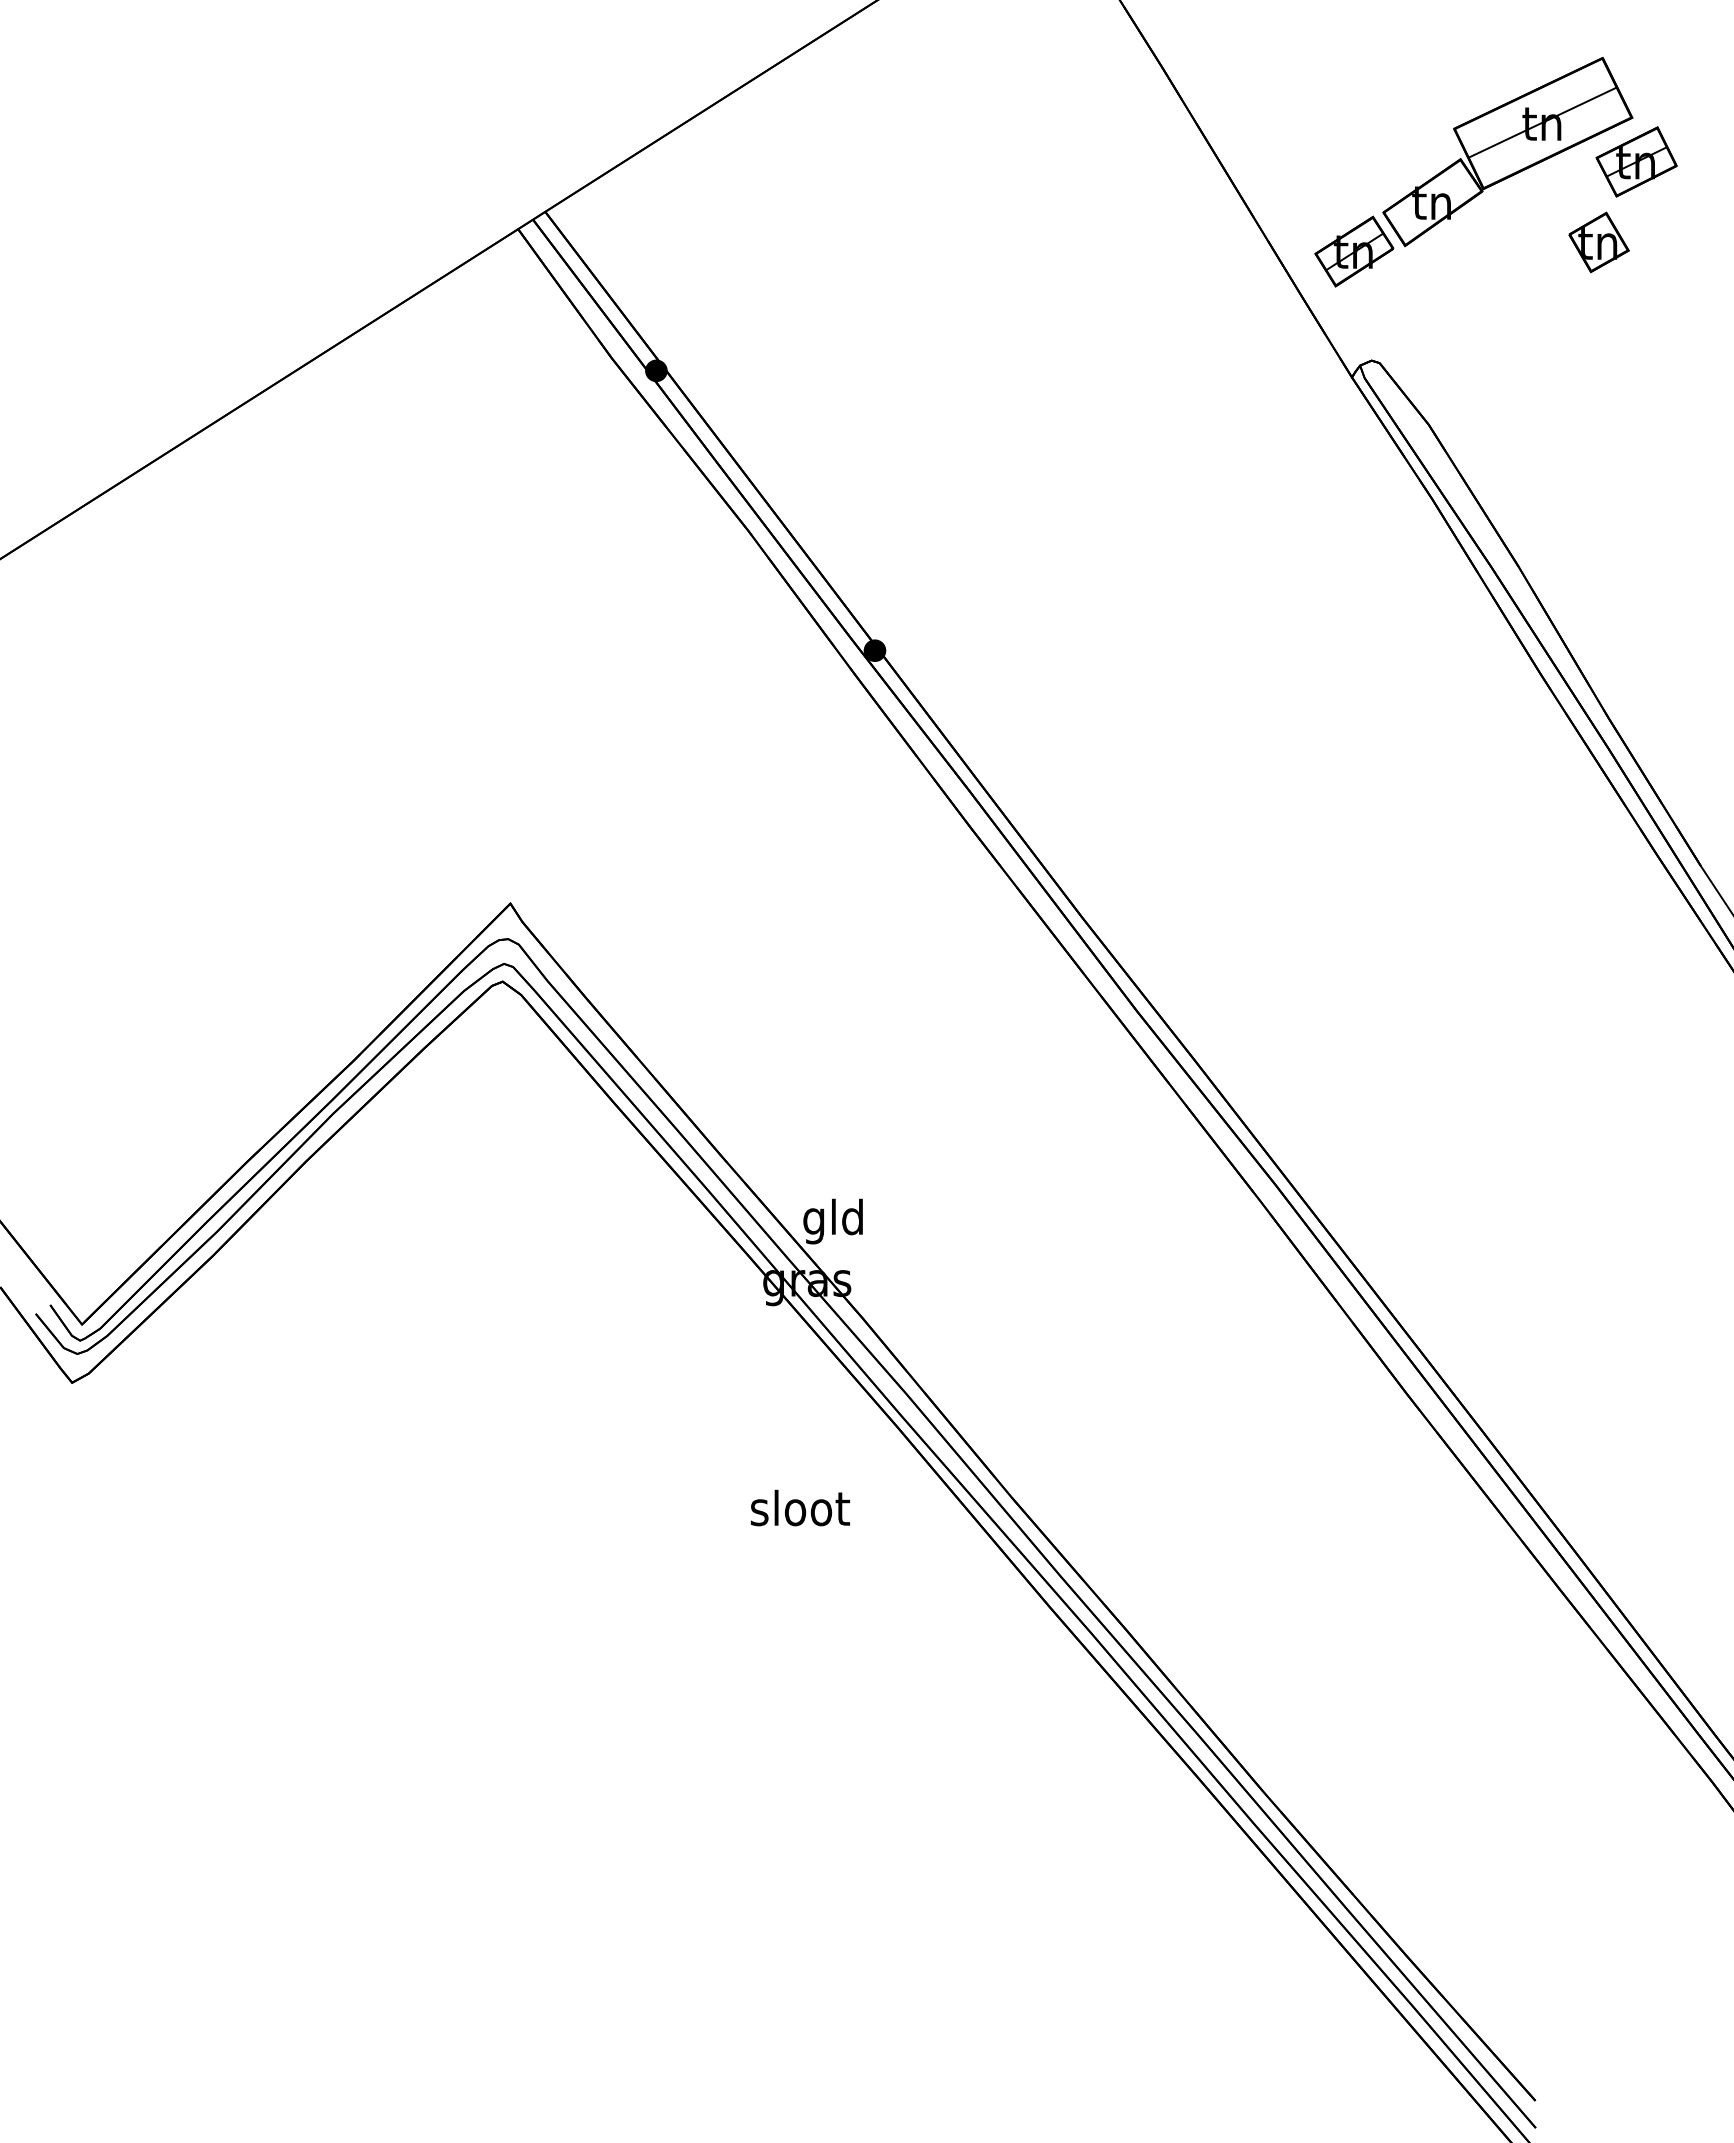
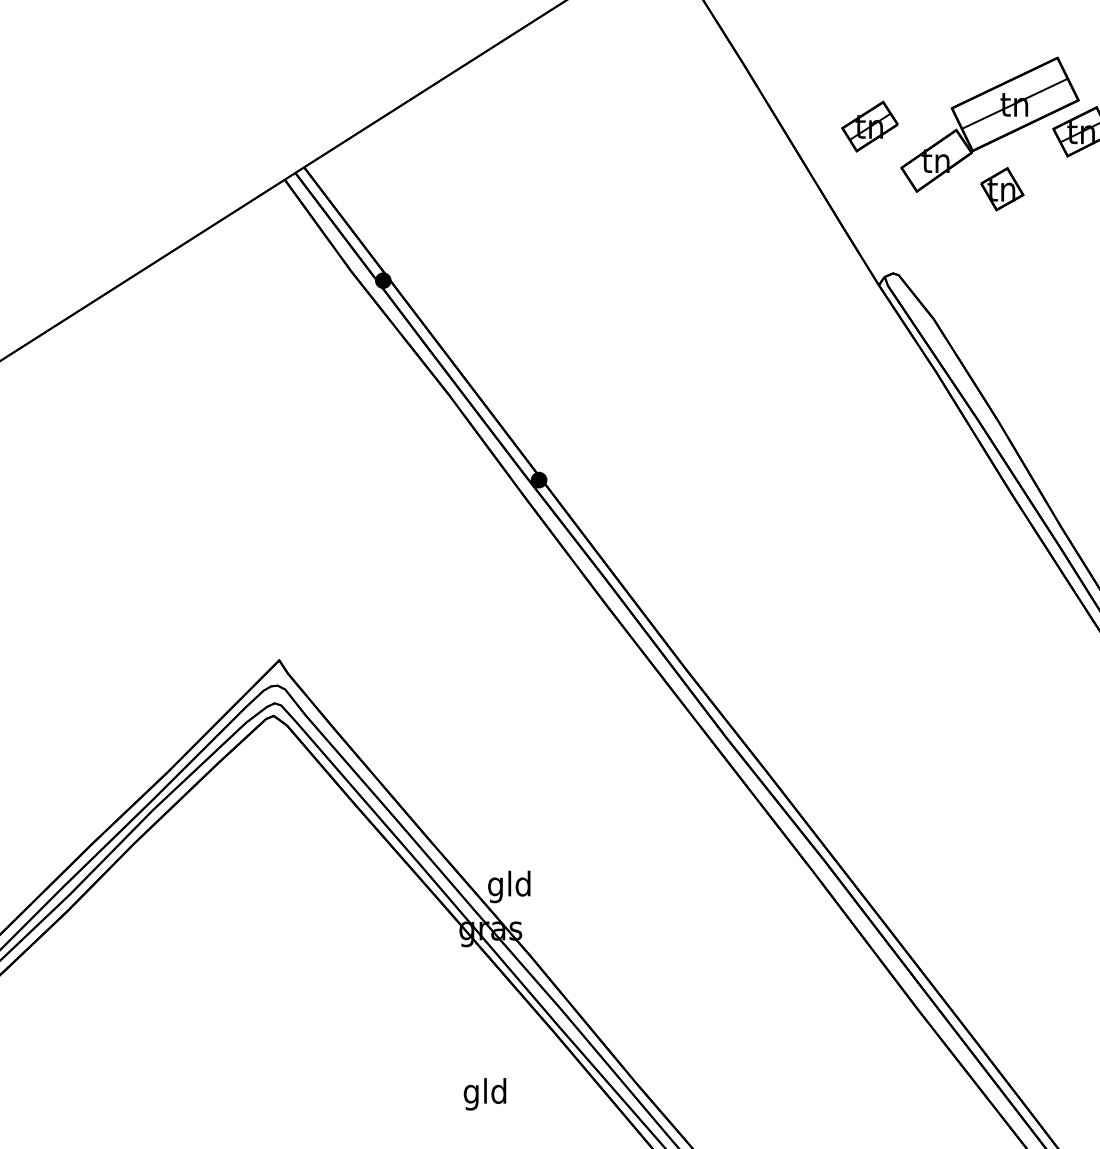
part: (1598, 242) -> (1001, 189), moved
part: (1354, 251) -> (870, 126), moved
text: (800, 1512) -> (486, 1094), sloot -> gld

